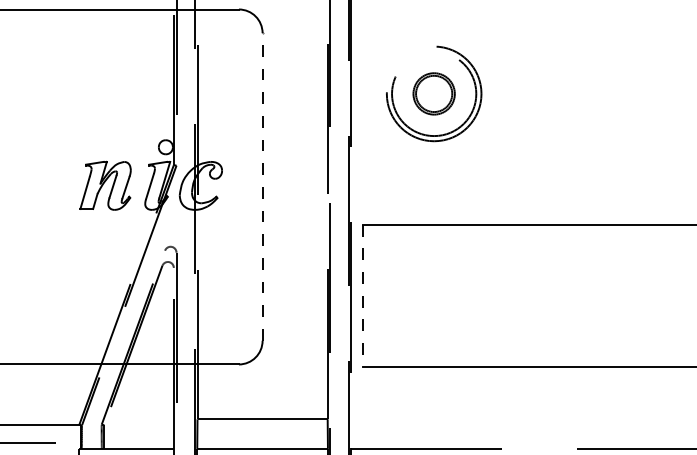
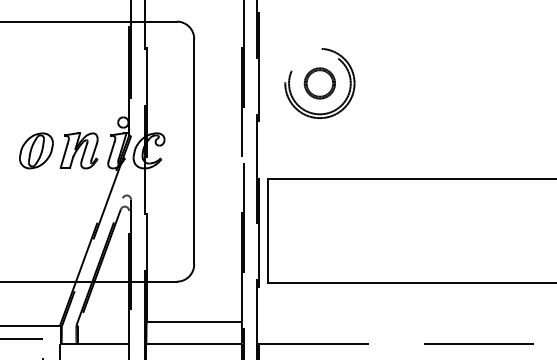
part: (47, 185) -> (36, 150), added
line: (262, 186) -> (194, 151), dashed -> solid
line: (362, 295) -> (267, 231), dashed -> solid

